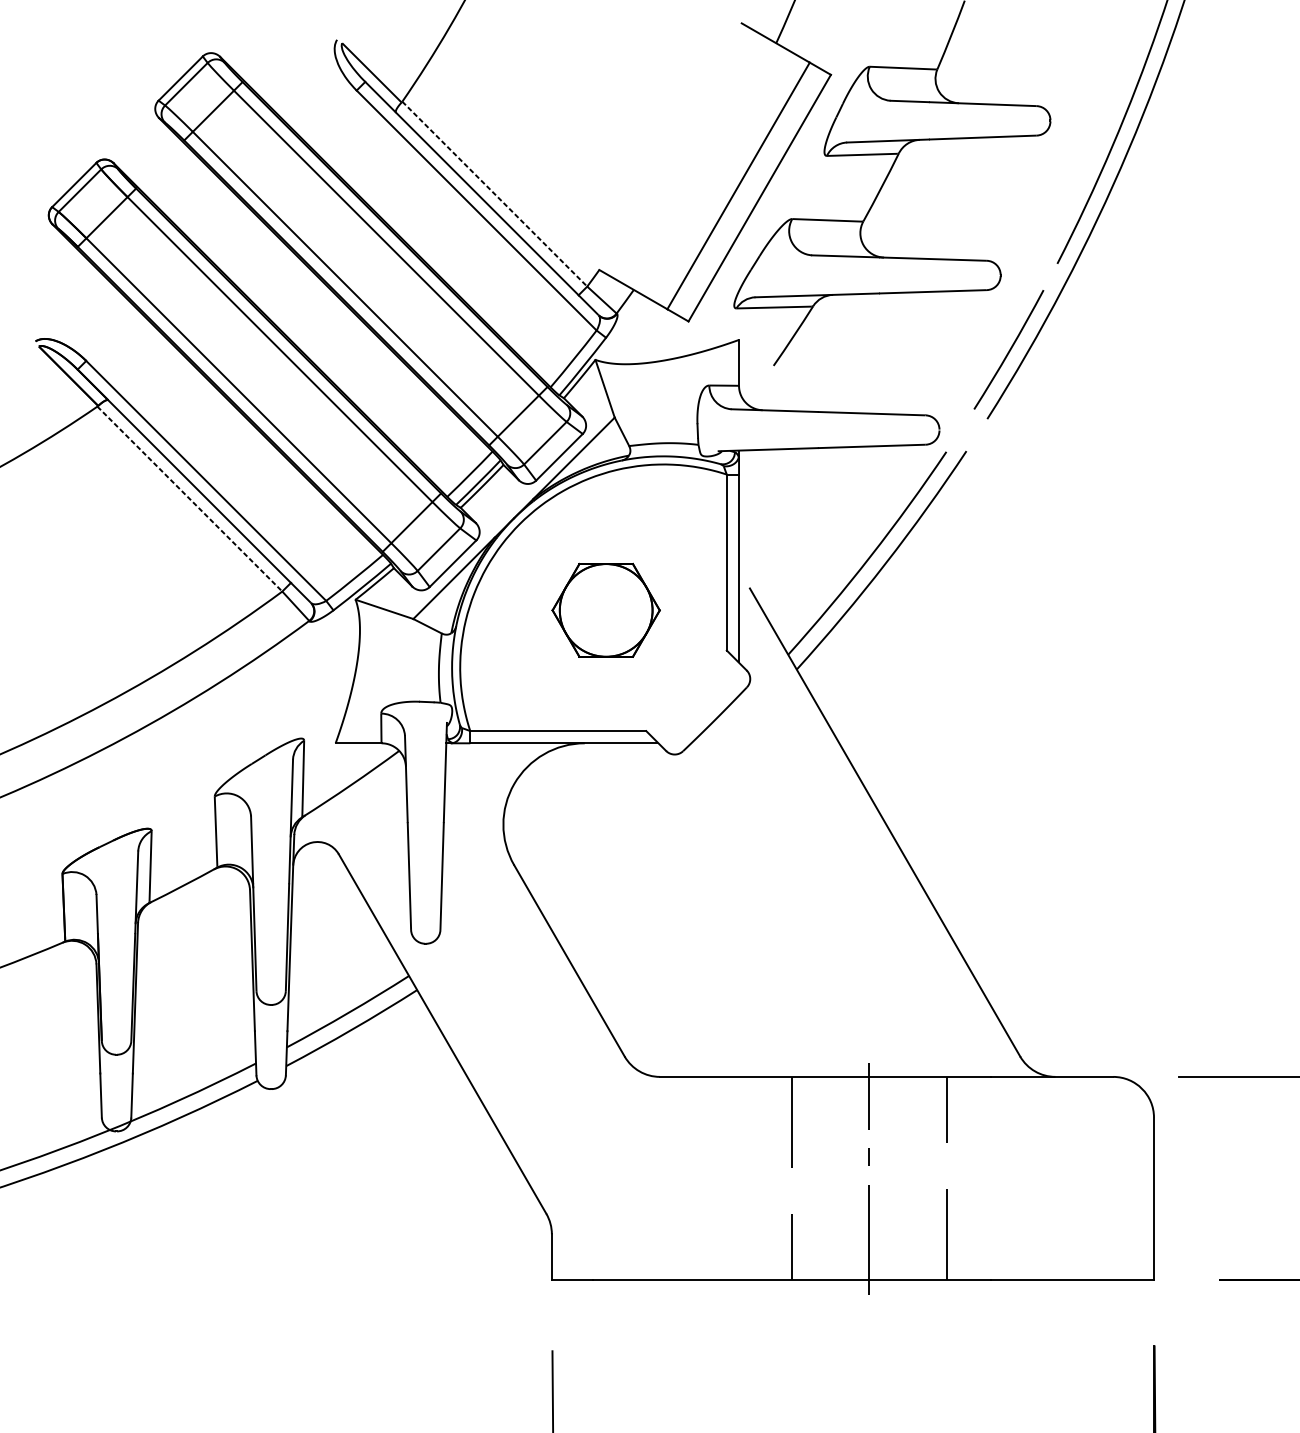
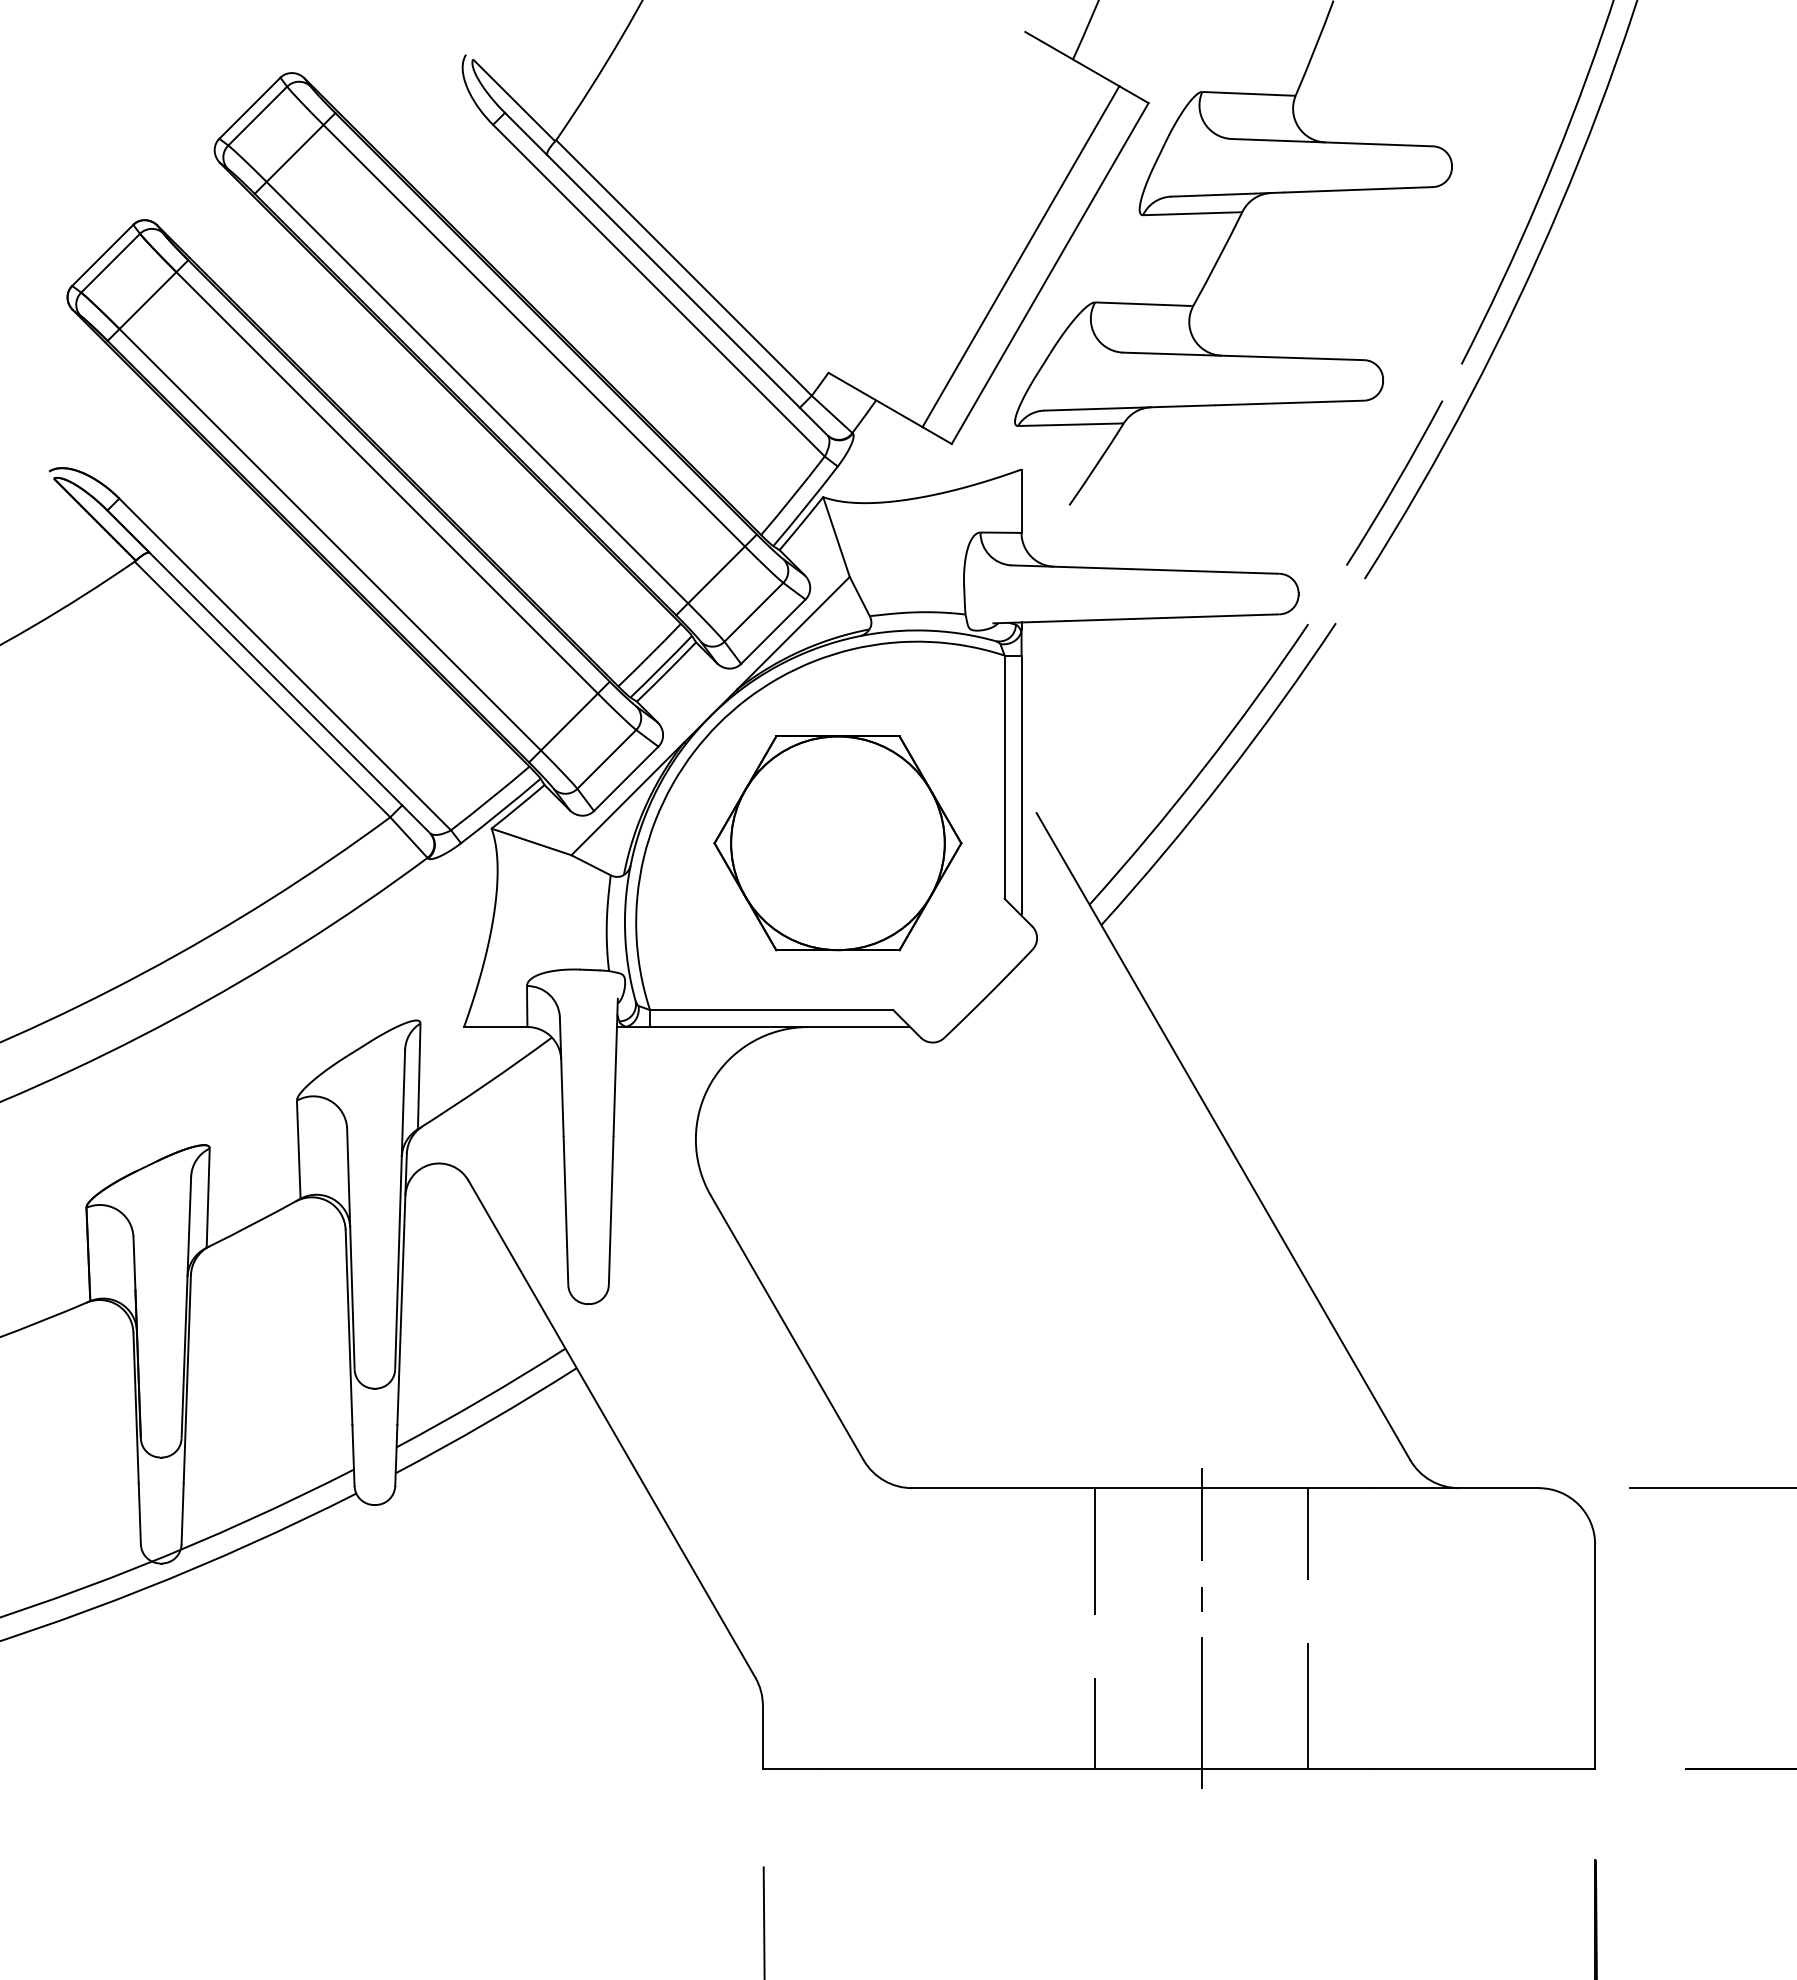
line: (494, 194) -> (683, 268), dashed -> solid
line: (189, 499) -> (262, 689), dashed -> solid
part: (605, 610) -> (837, 843), size x1.67

